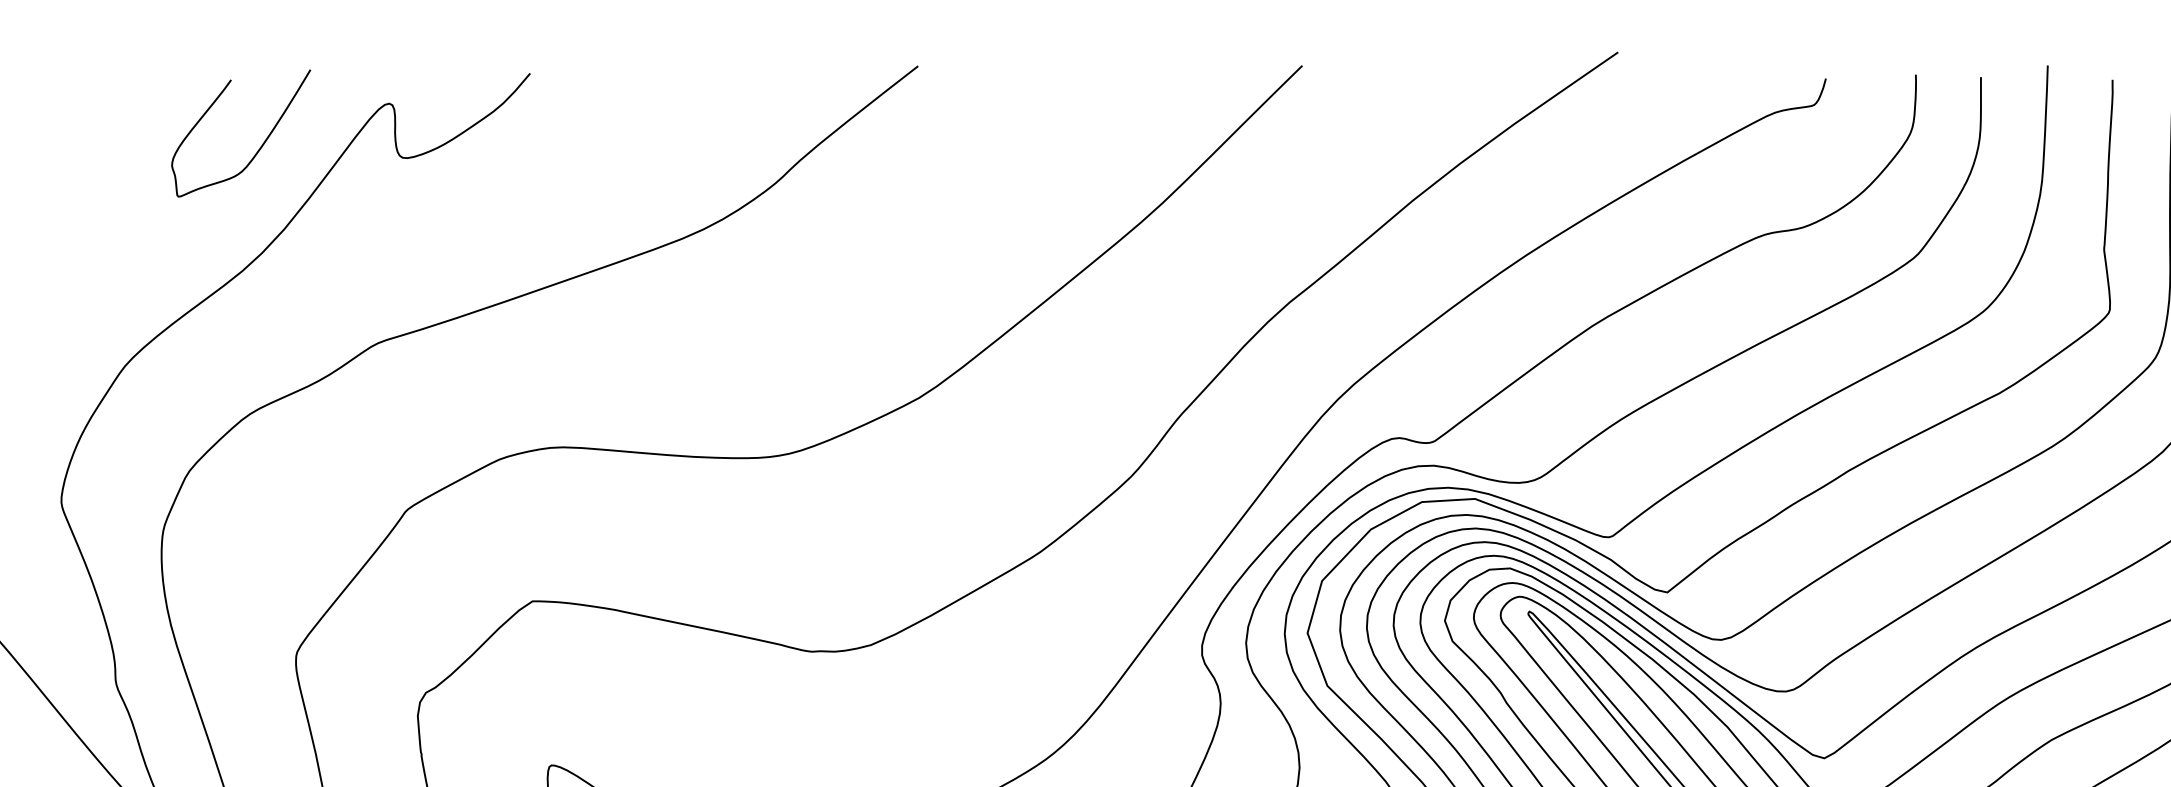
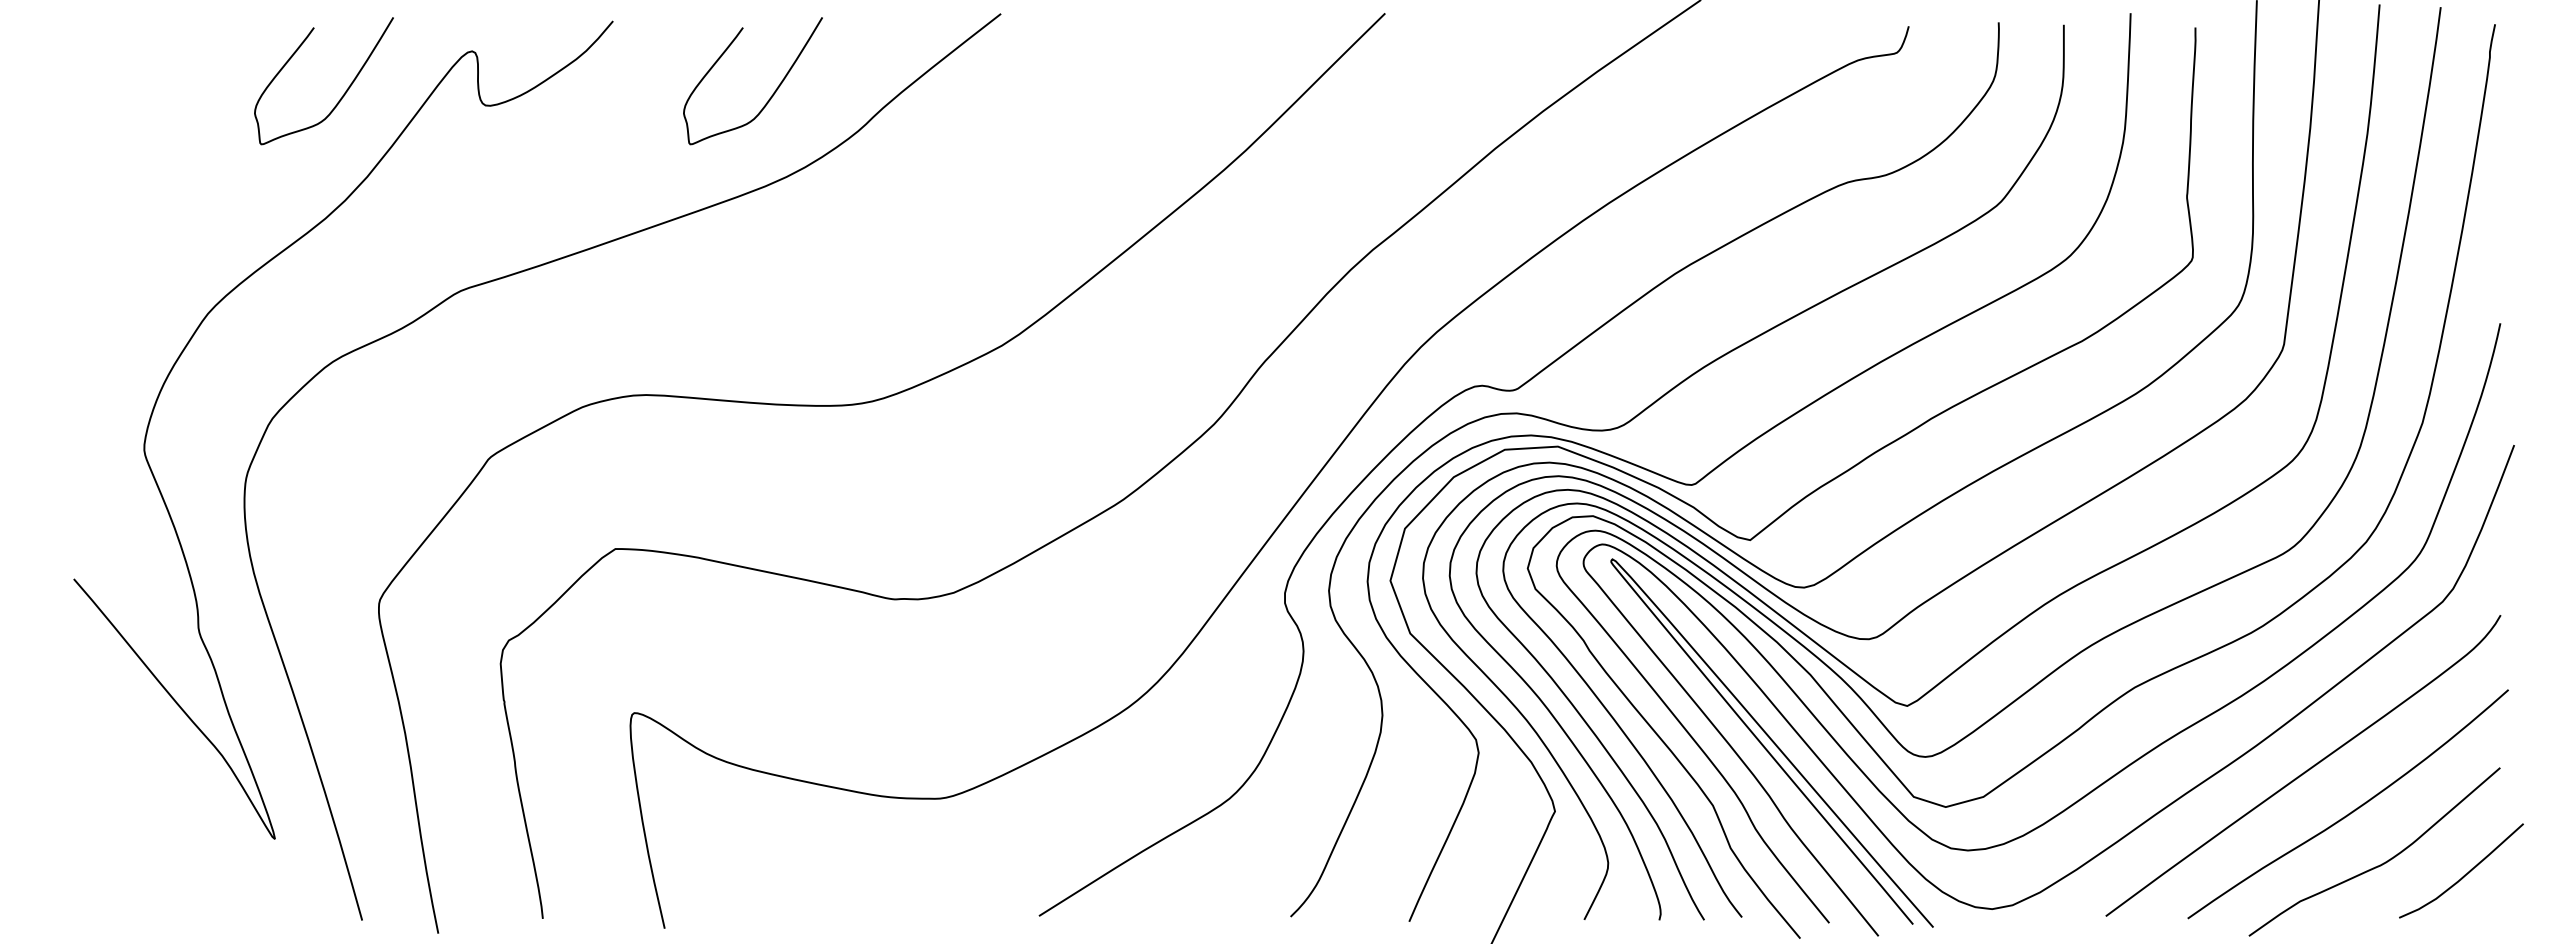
curve: (687, 148) -> (770, 96), added

